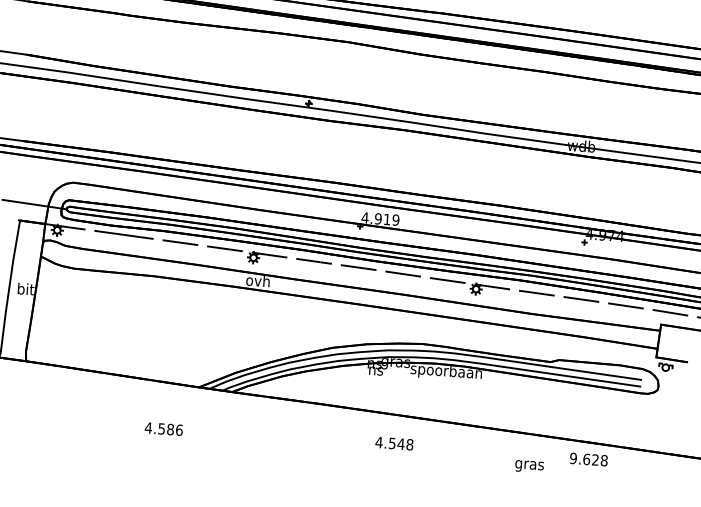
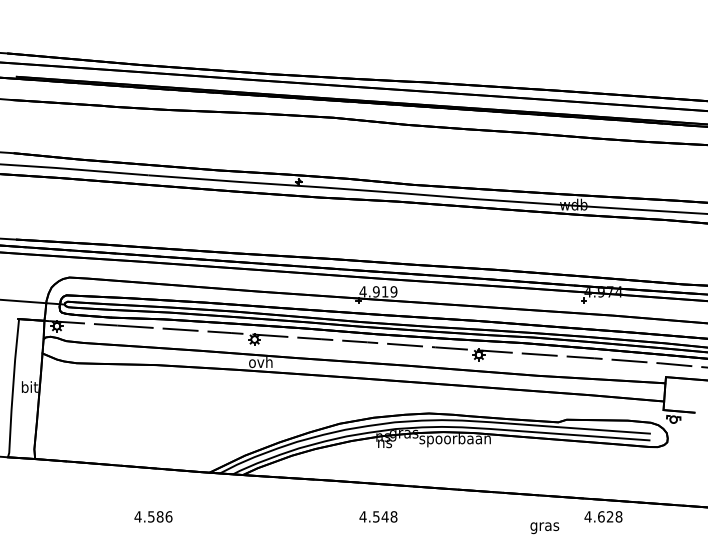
text: (163, 428) -> (153, 516), moved
text: (394, 443) -> (378, 516), moved
text: (572, 458) -> (587, 516), 9.628 -> 4.628

